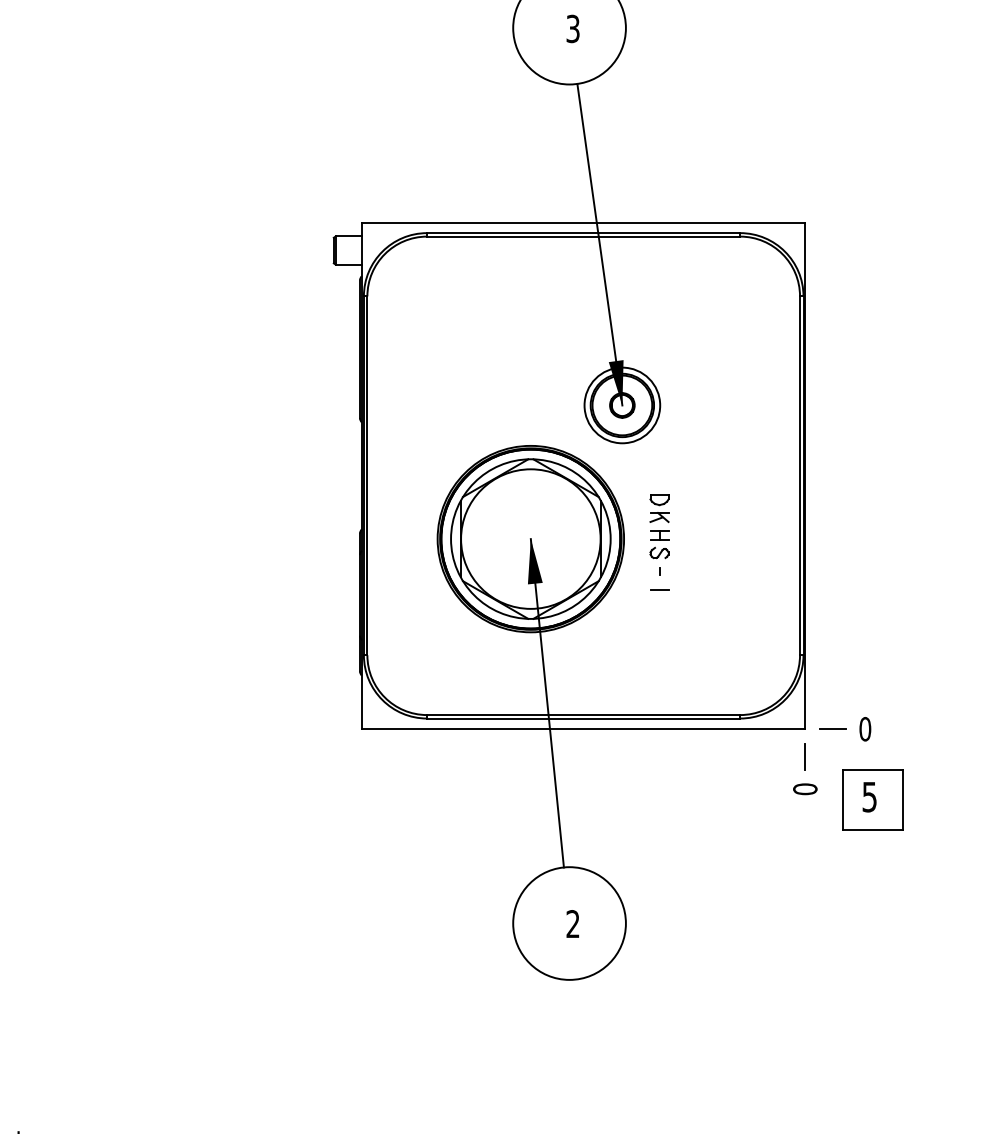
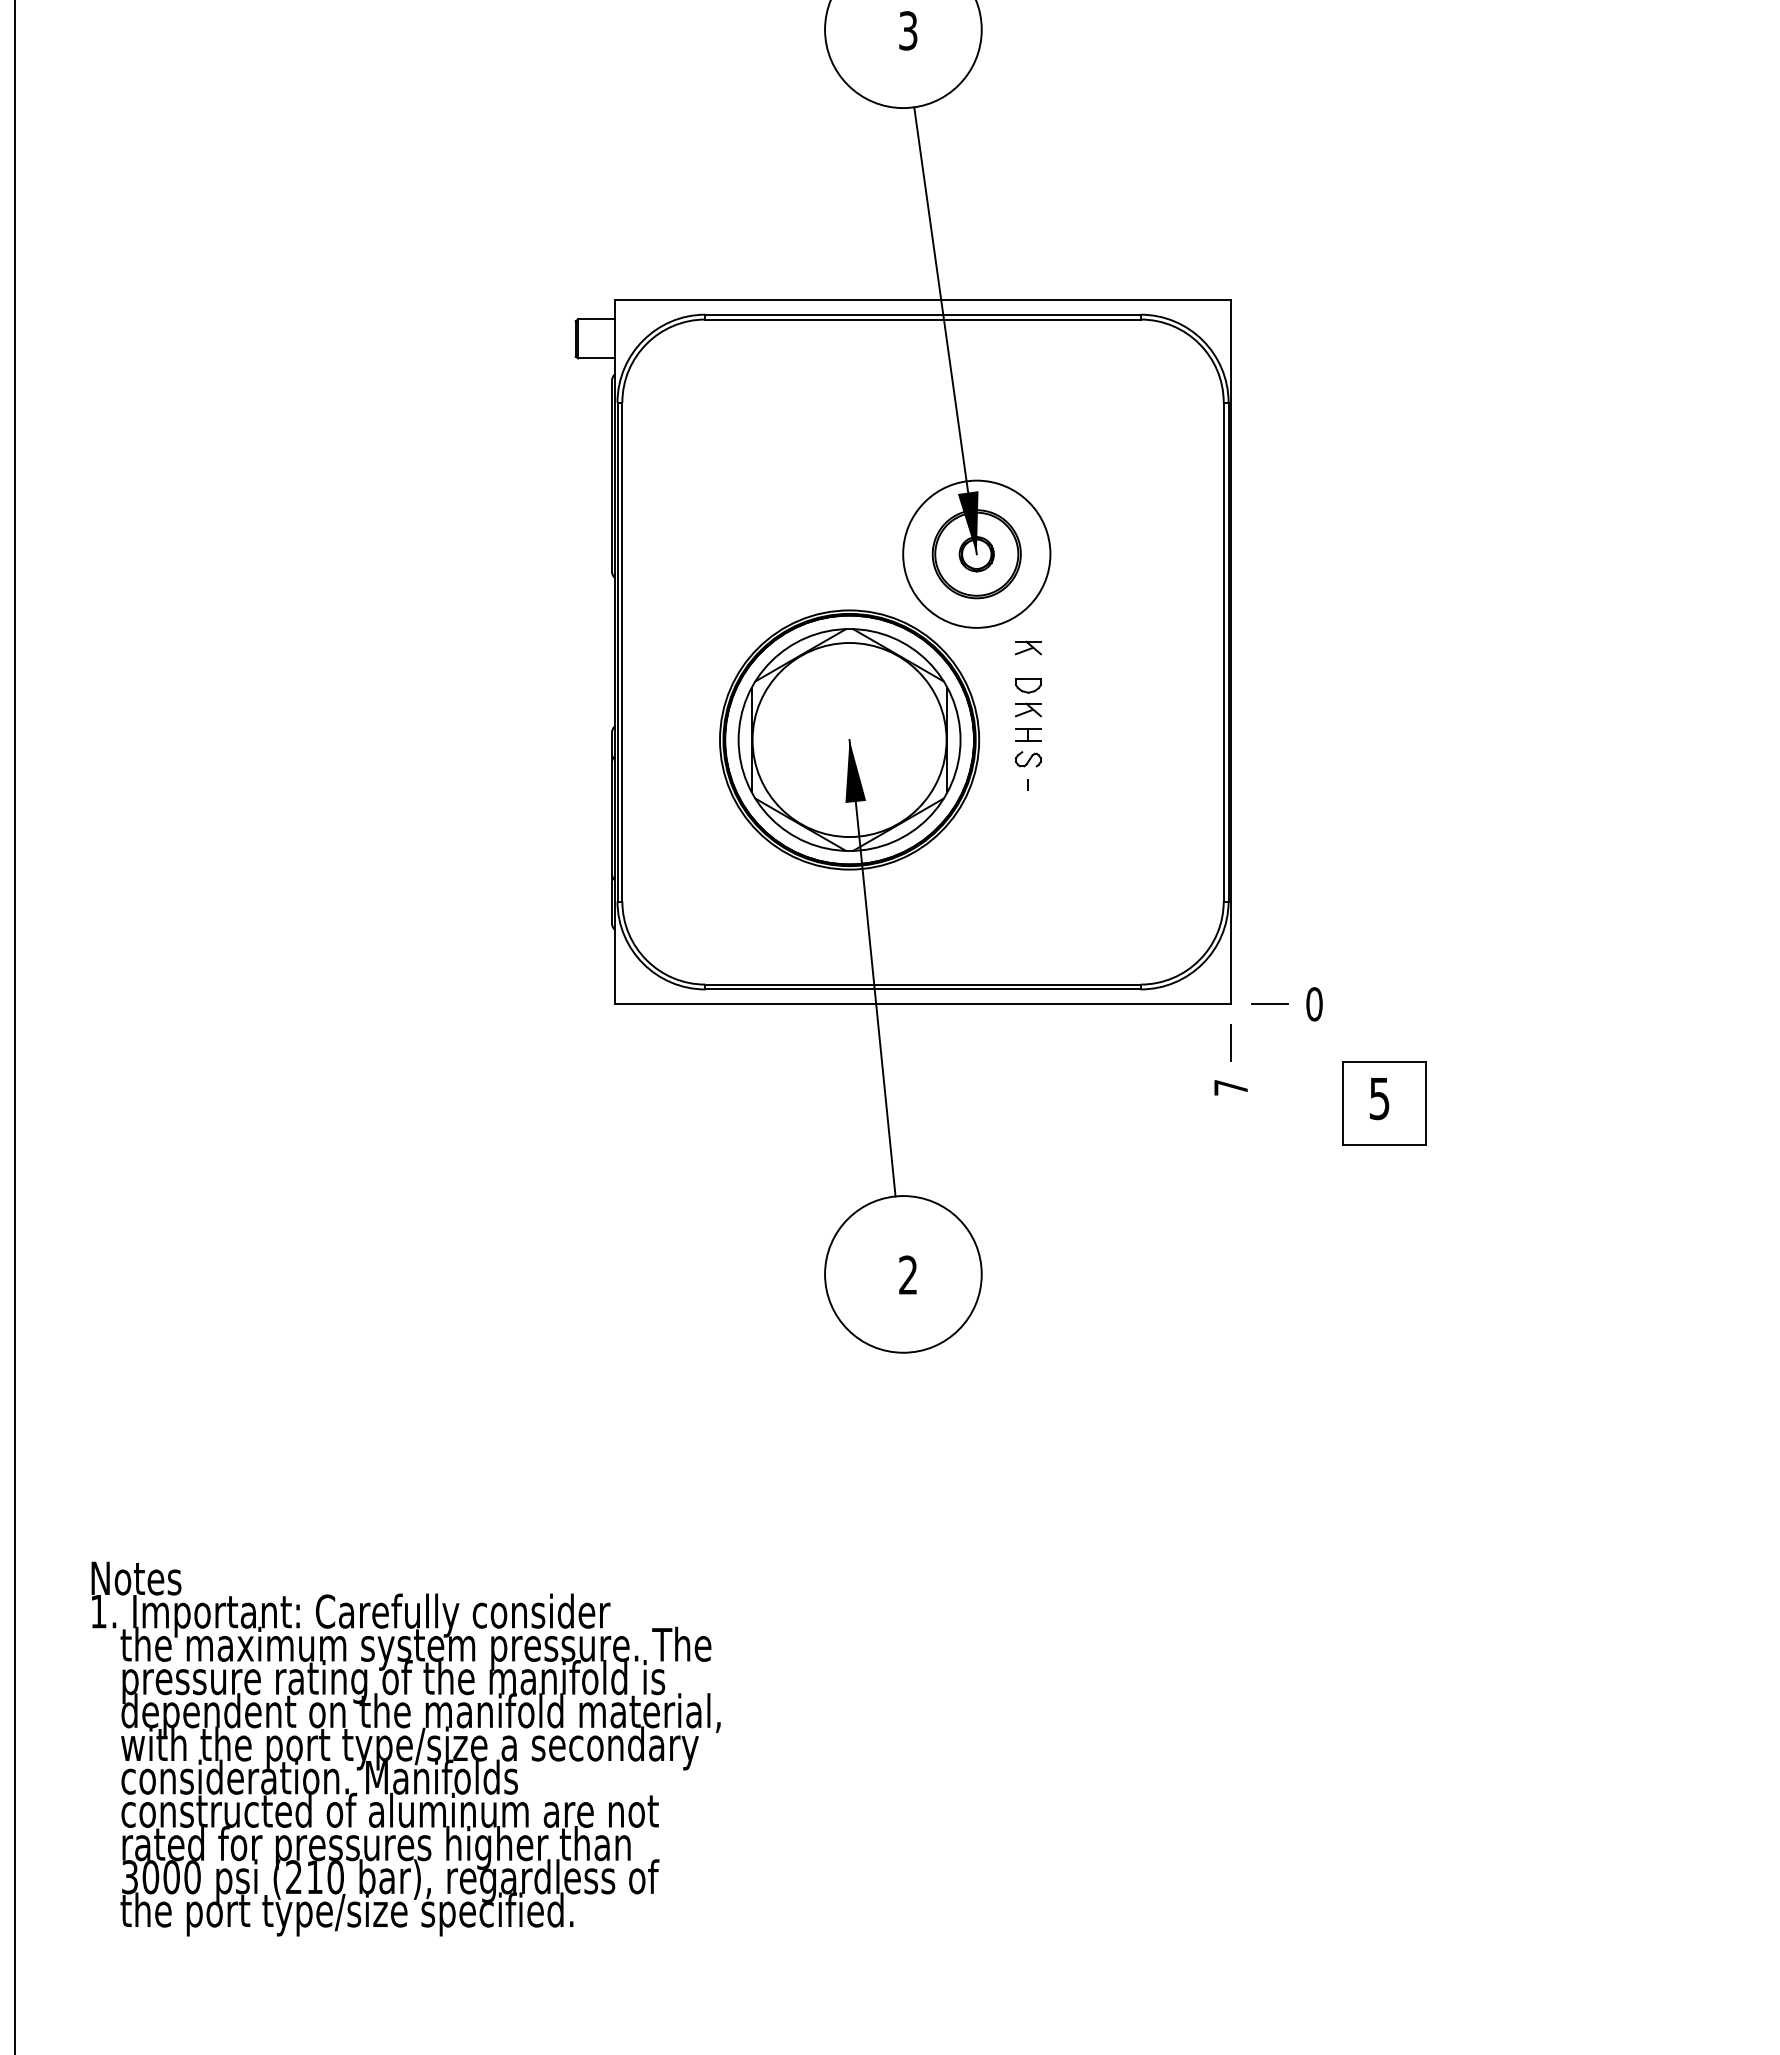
circle: (622, 404) -> (976, 553), size x1.4
part: (659, 472) -> (1028, 647), added
line: (658, 589) -> (1027, 810), removed
text: (805, 789) -> (1231, 1087), 0 -> 7
part: (873, 800) -> (1384, 1103), moved

